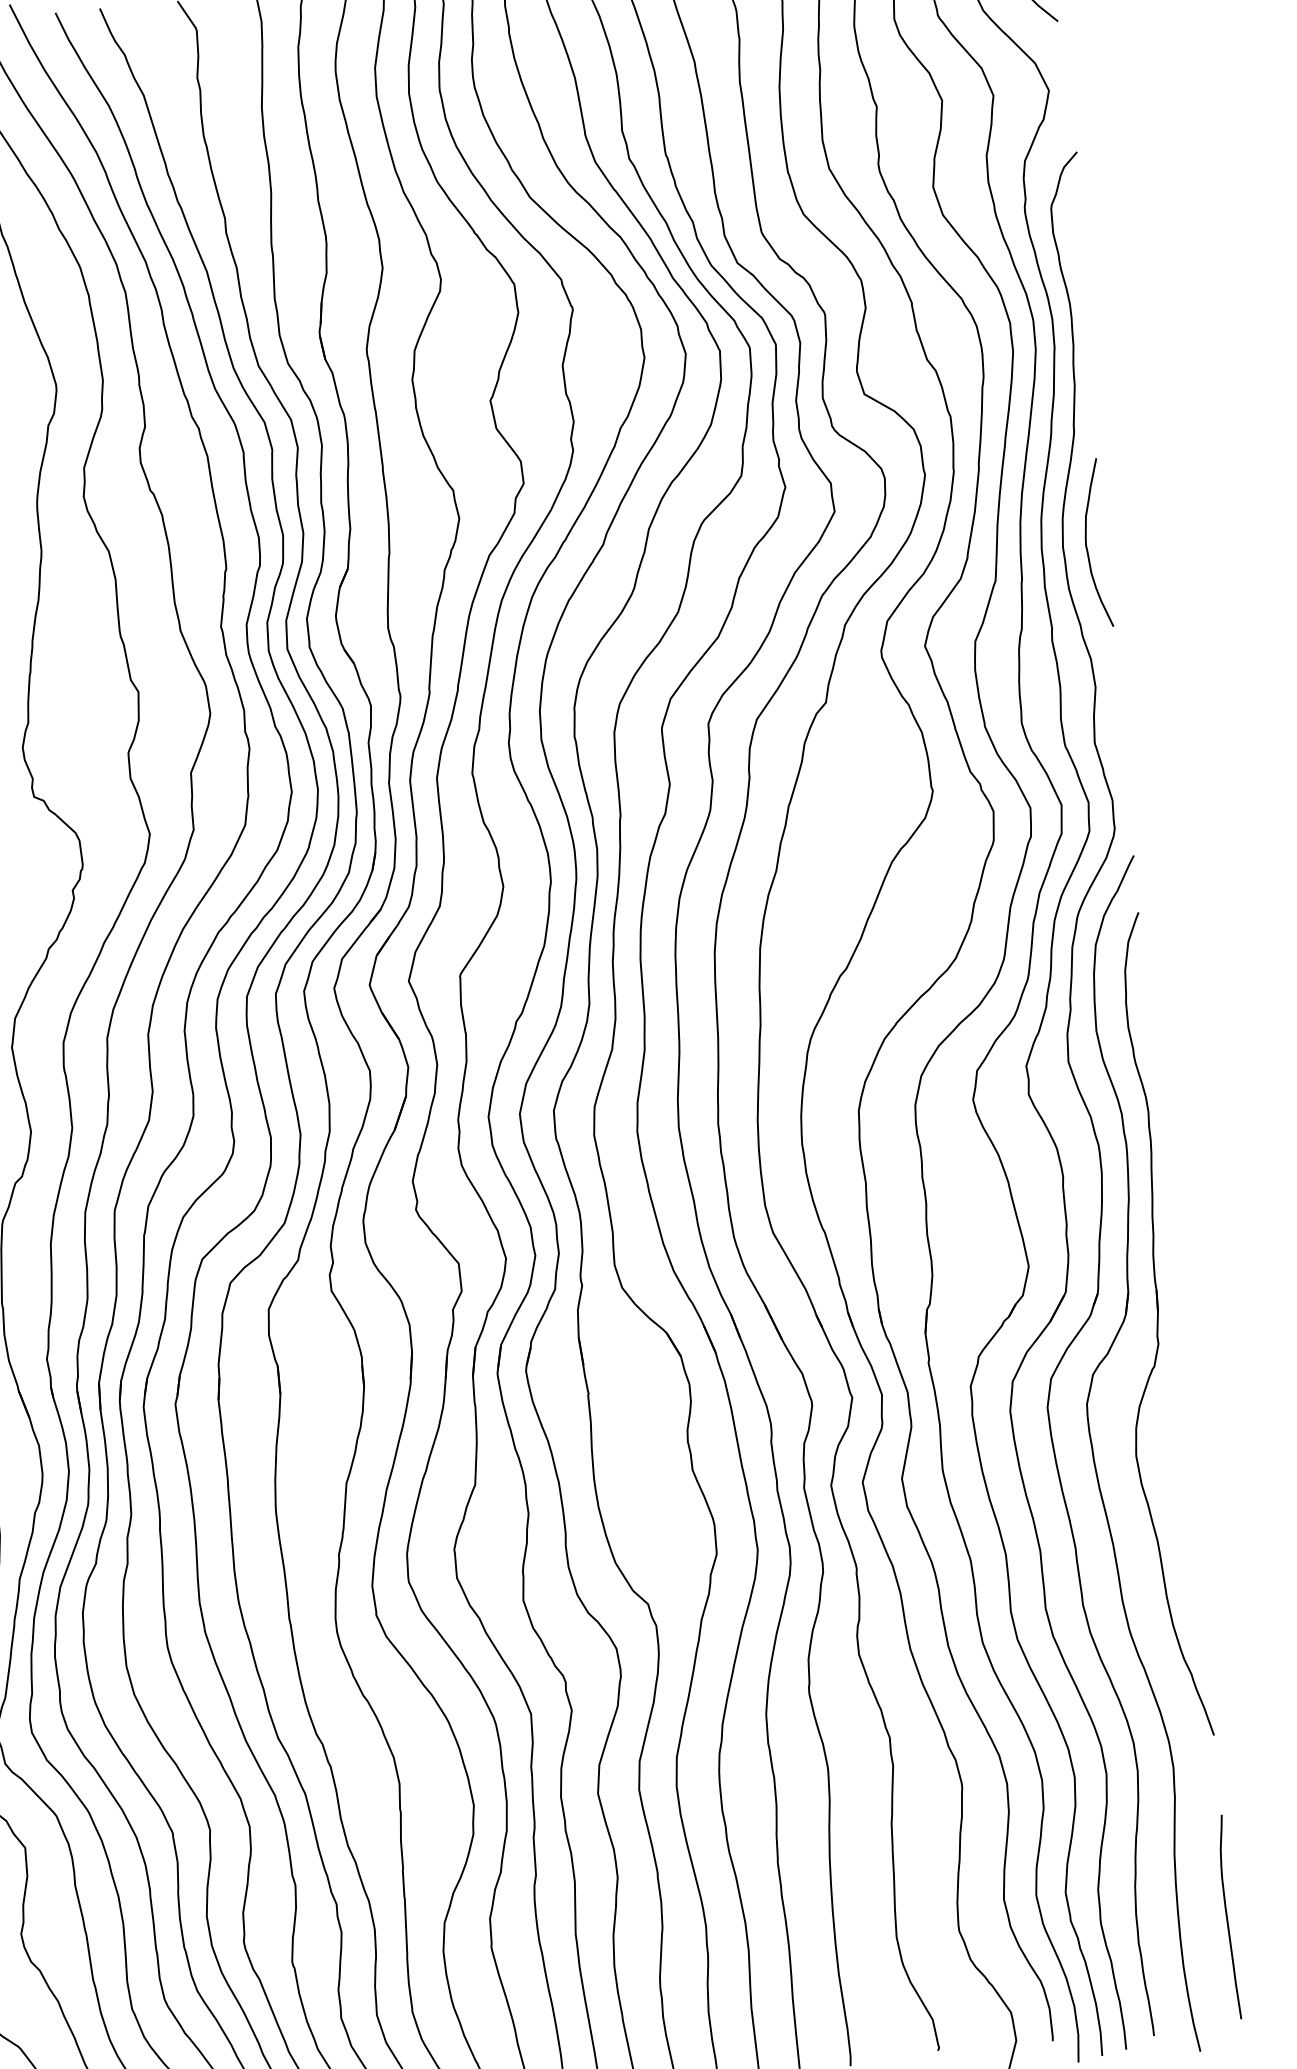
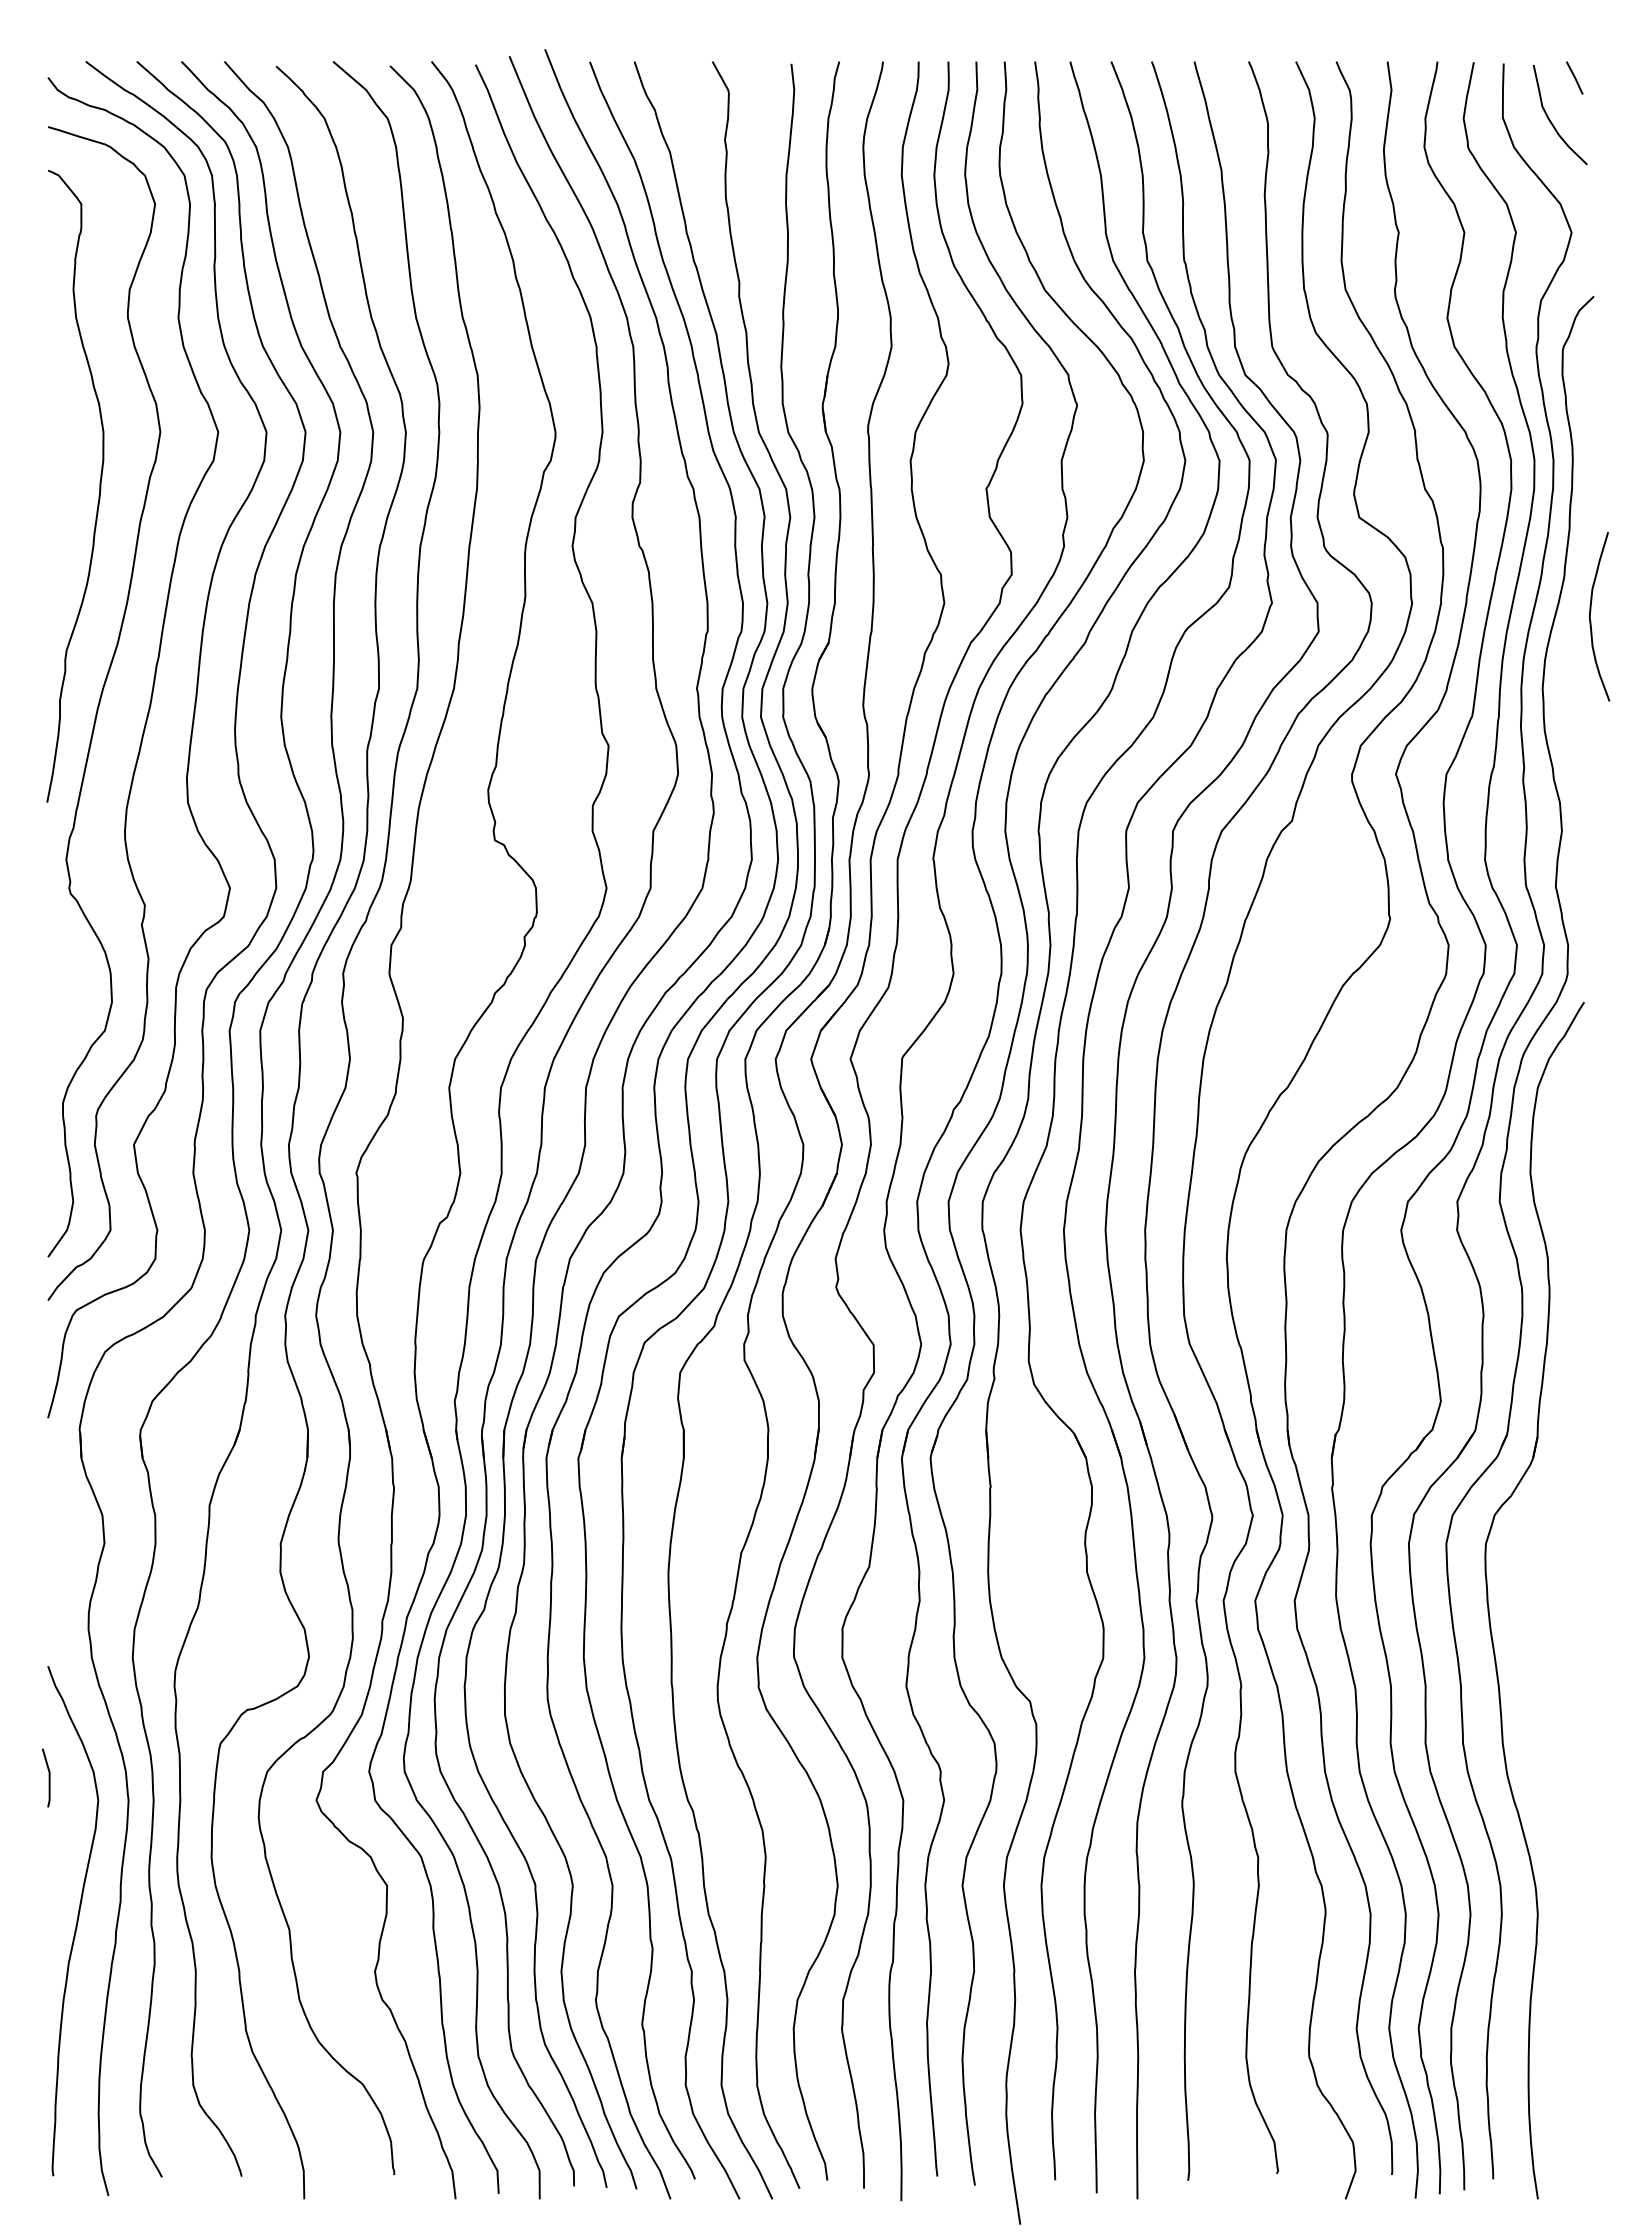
curve: (1086, 543) -> (1590, 616), moved
part: (1150, 1326) -> (1556, 1472), removed
curve: (1227, 1916) -> (1577, 2067), removed

